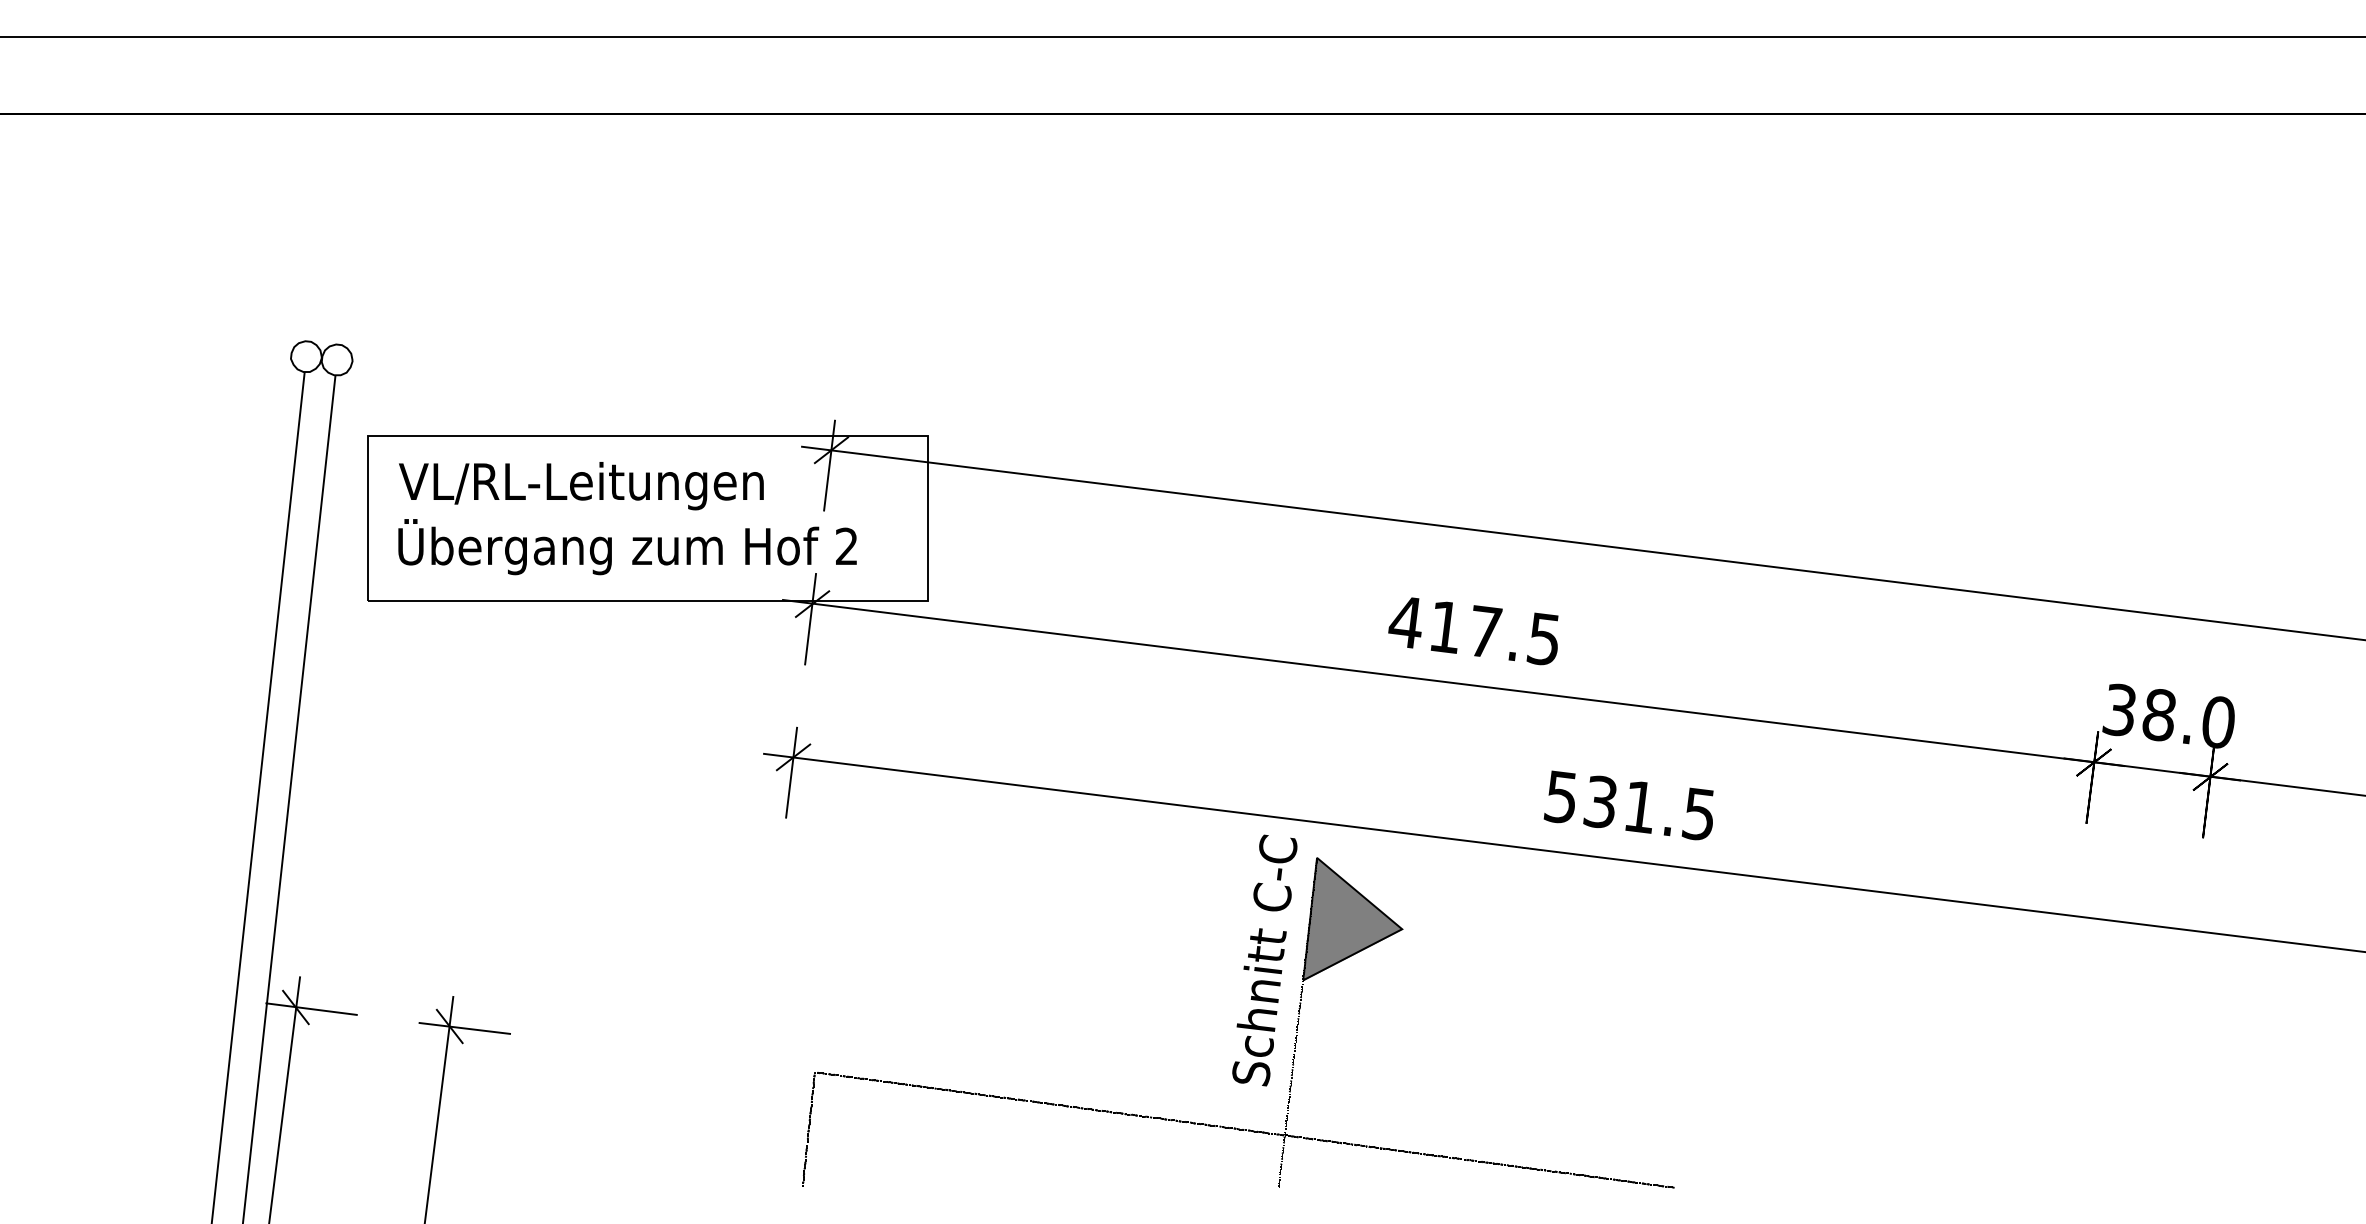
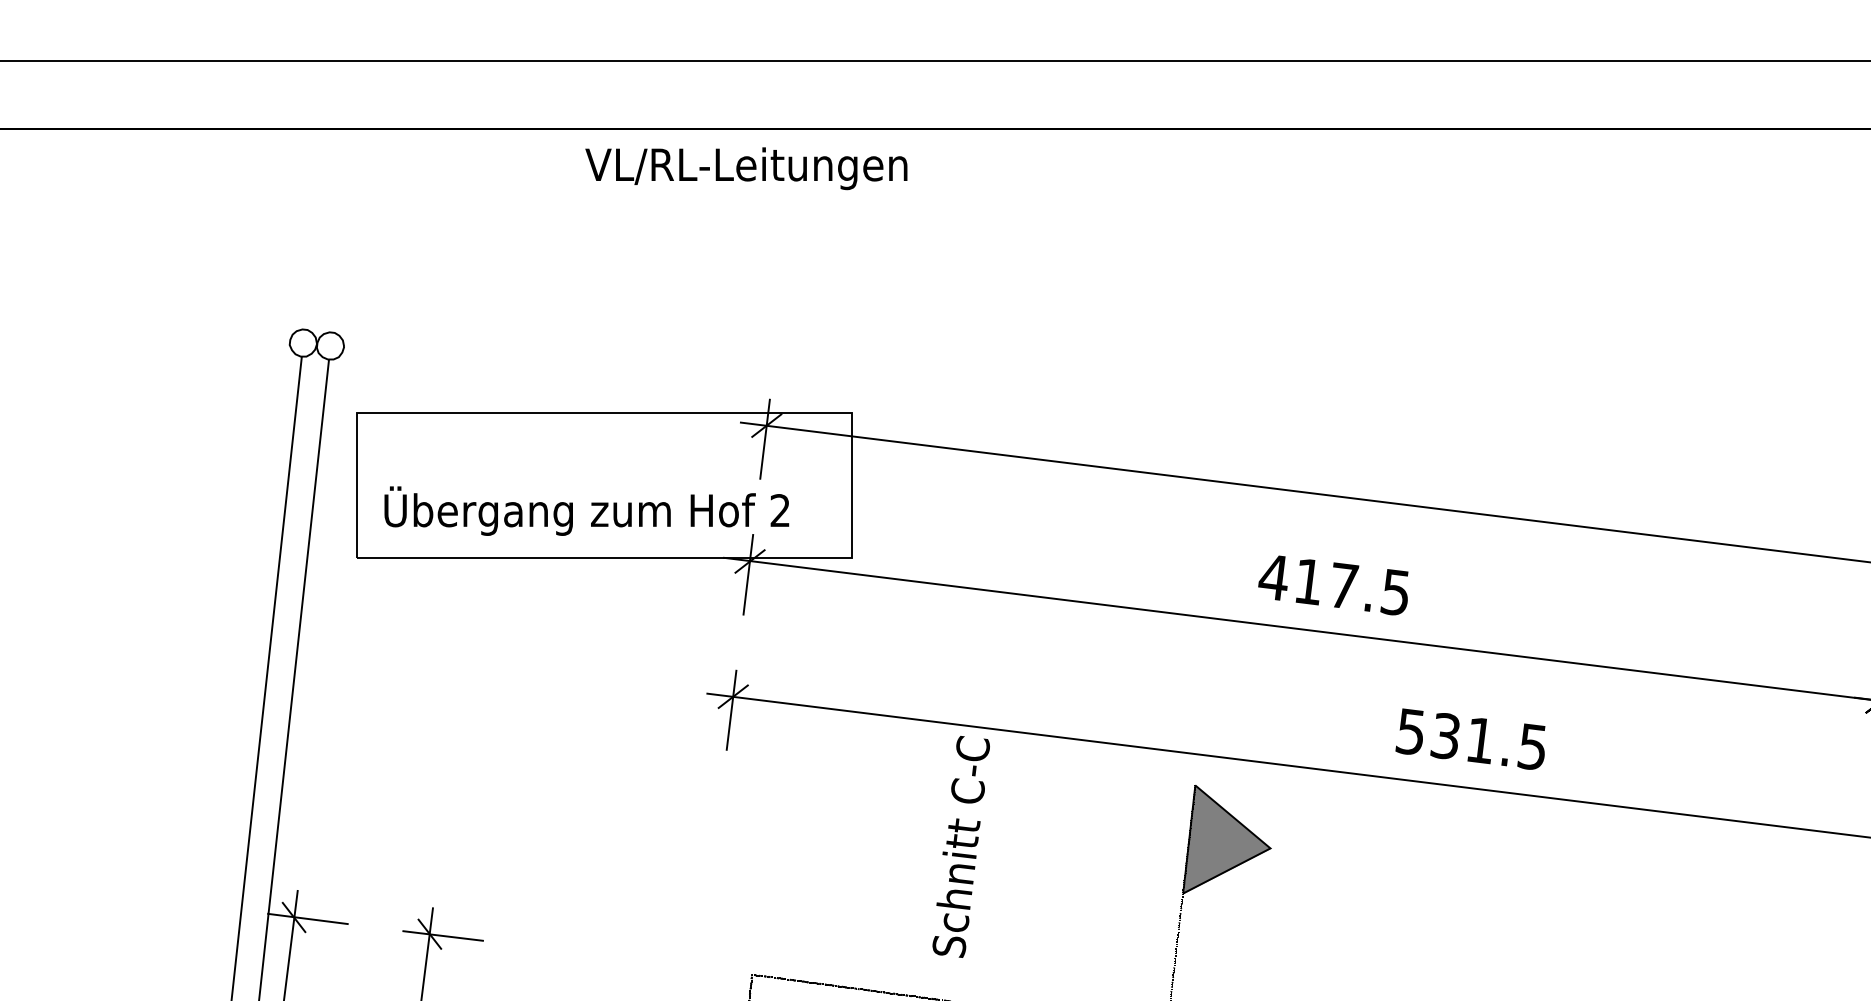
text: (581, 486) -> (746, 169), moved
text: (1264, 960) -> (960, 846), moved

